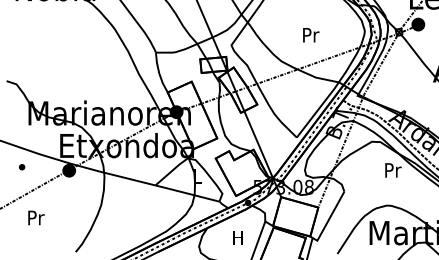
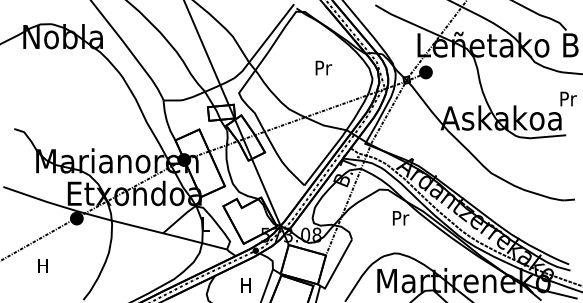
text: (310, 34) -> (323, 67), moved
part: (21, 166) -> (29, 214), removed
text: (36, 217) -> (44, 265), Pr -> H

